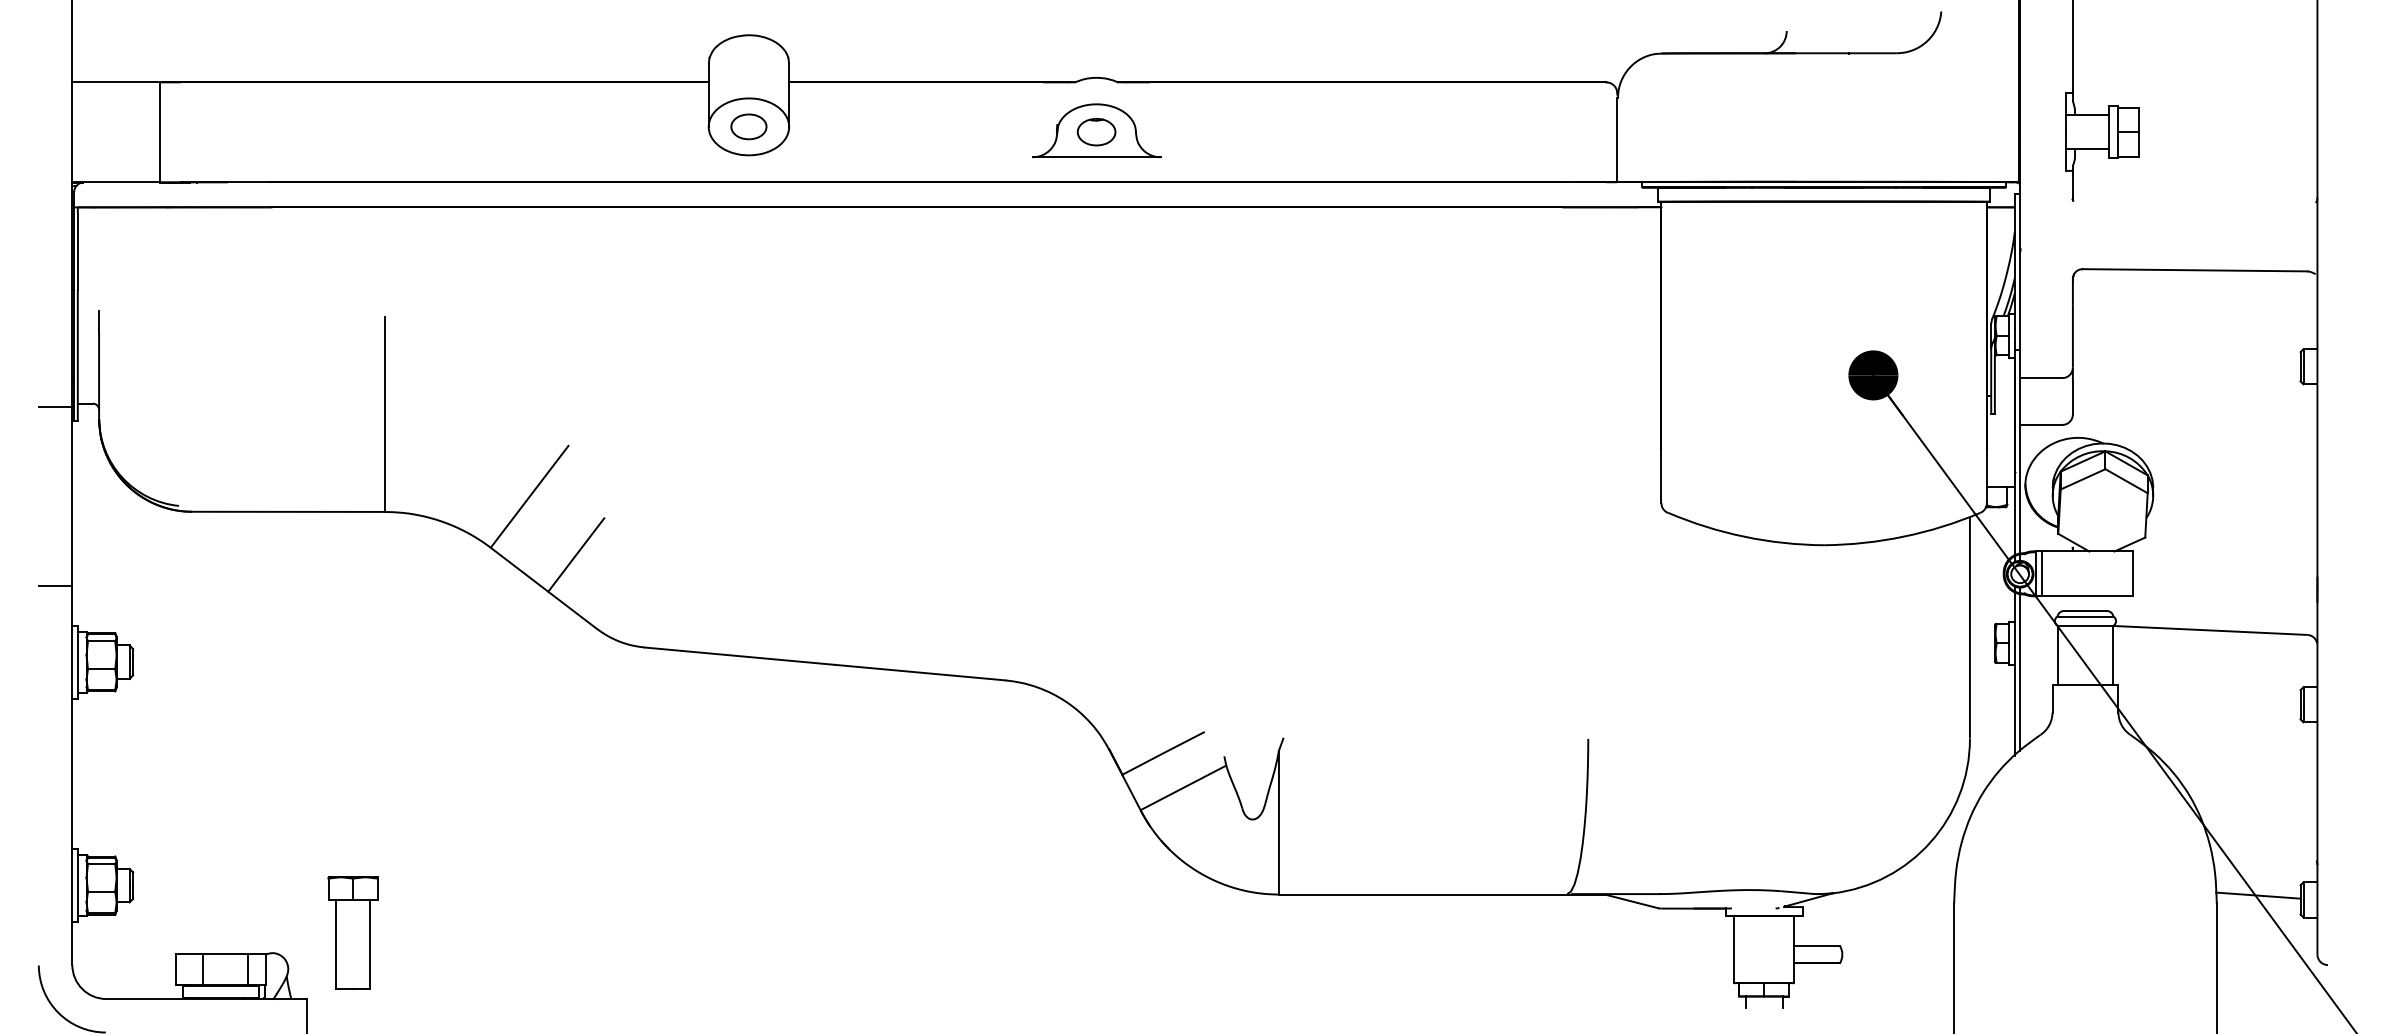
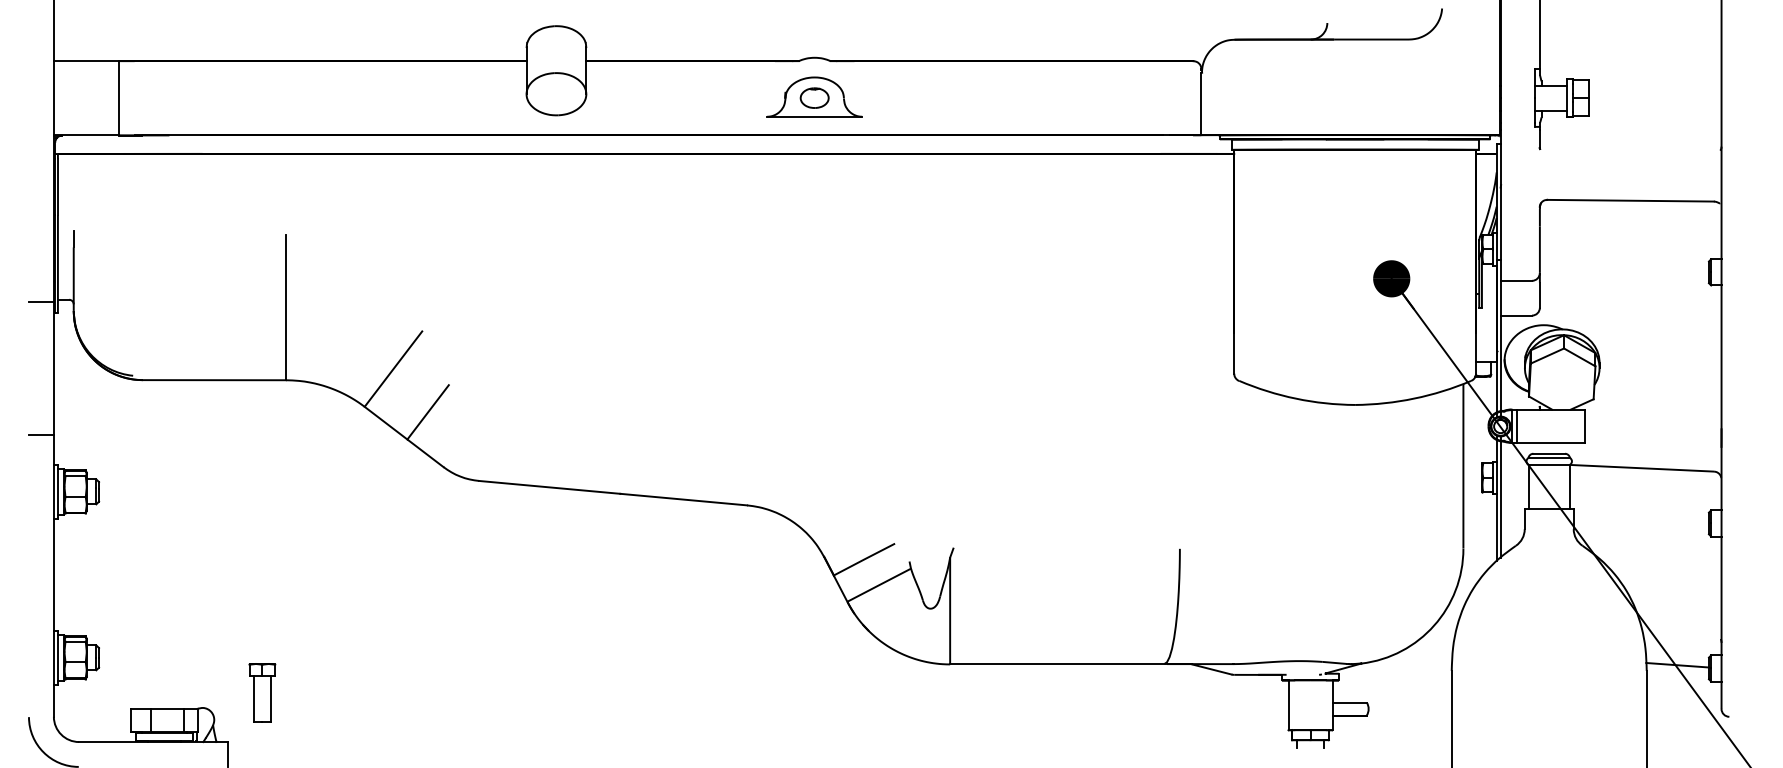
part: (748, 126) -> (556, 93), removed
part: (352, 932) -> (261, 692), size x0.7

